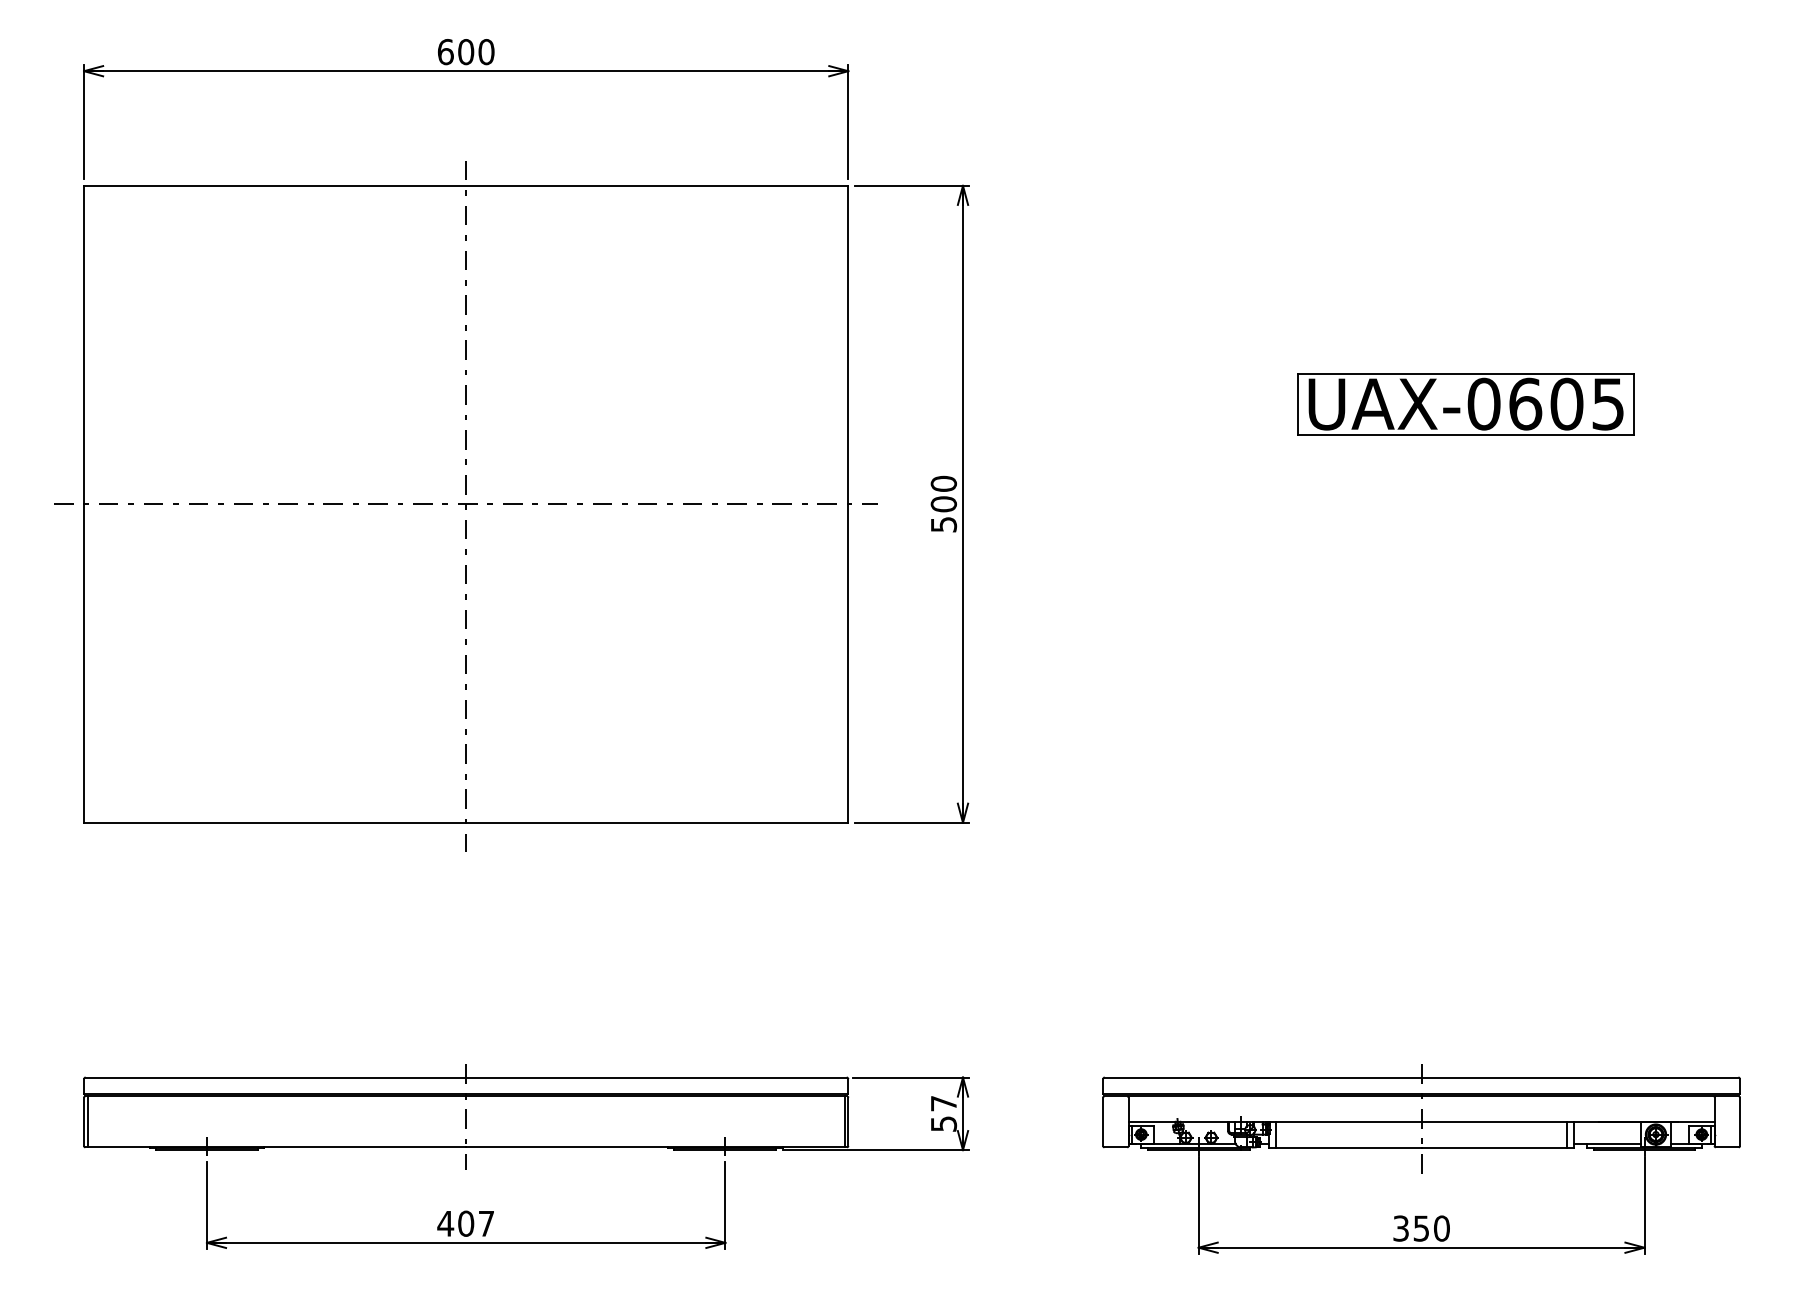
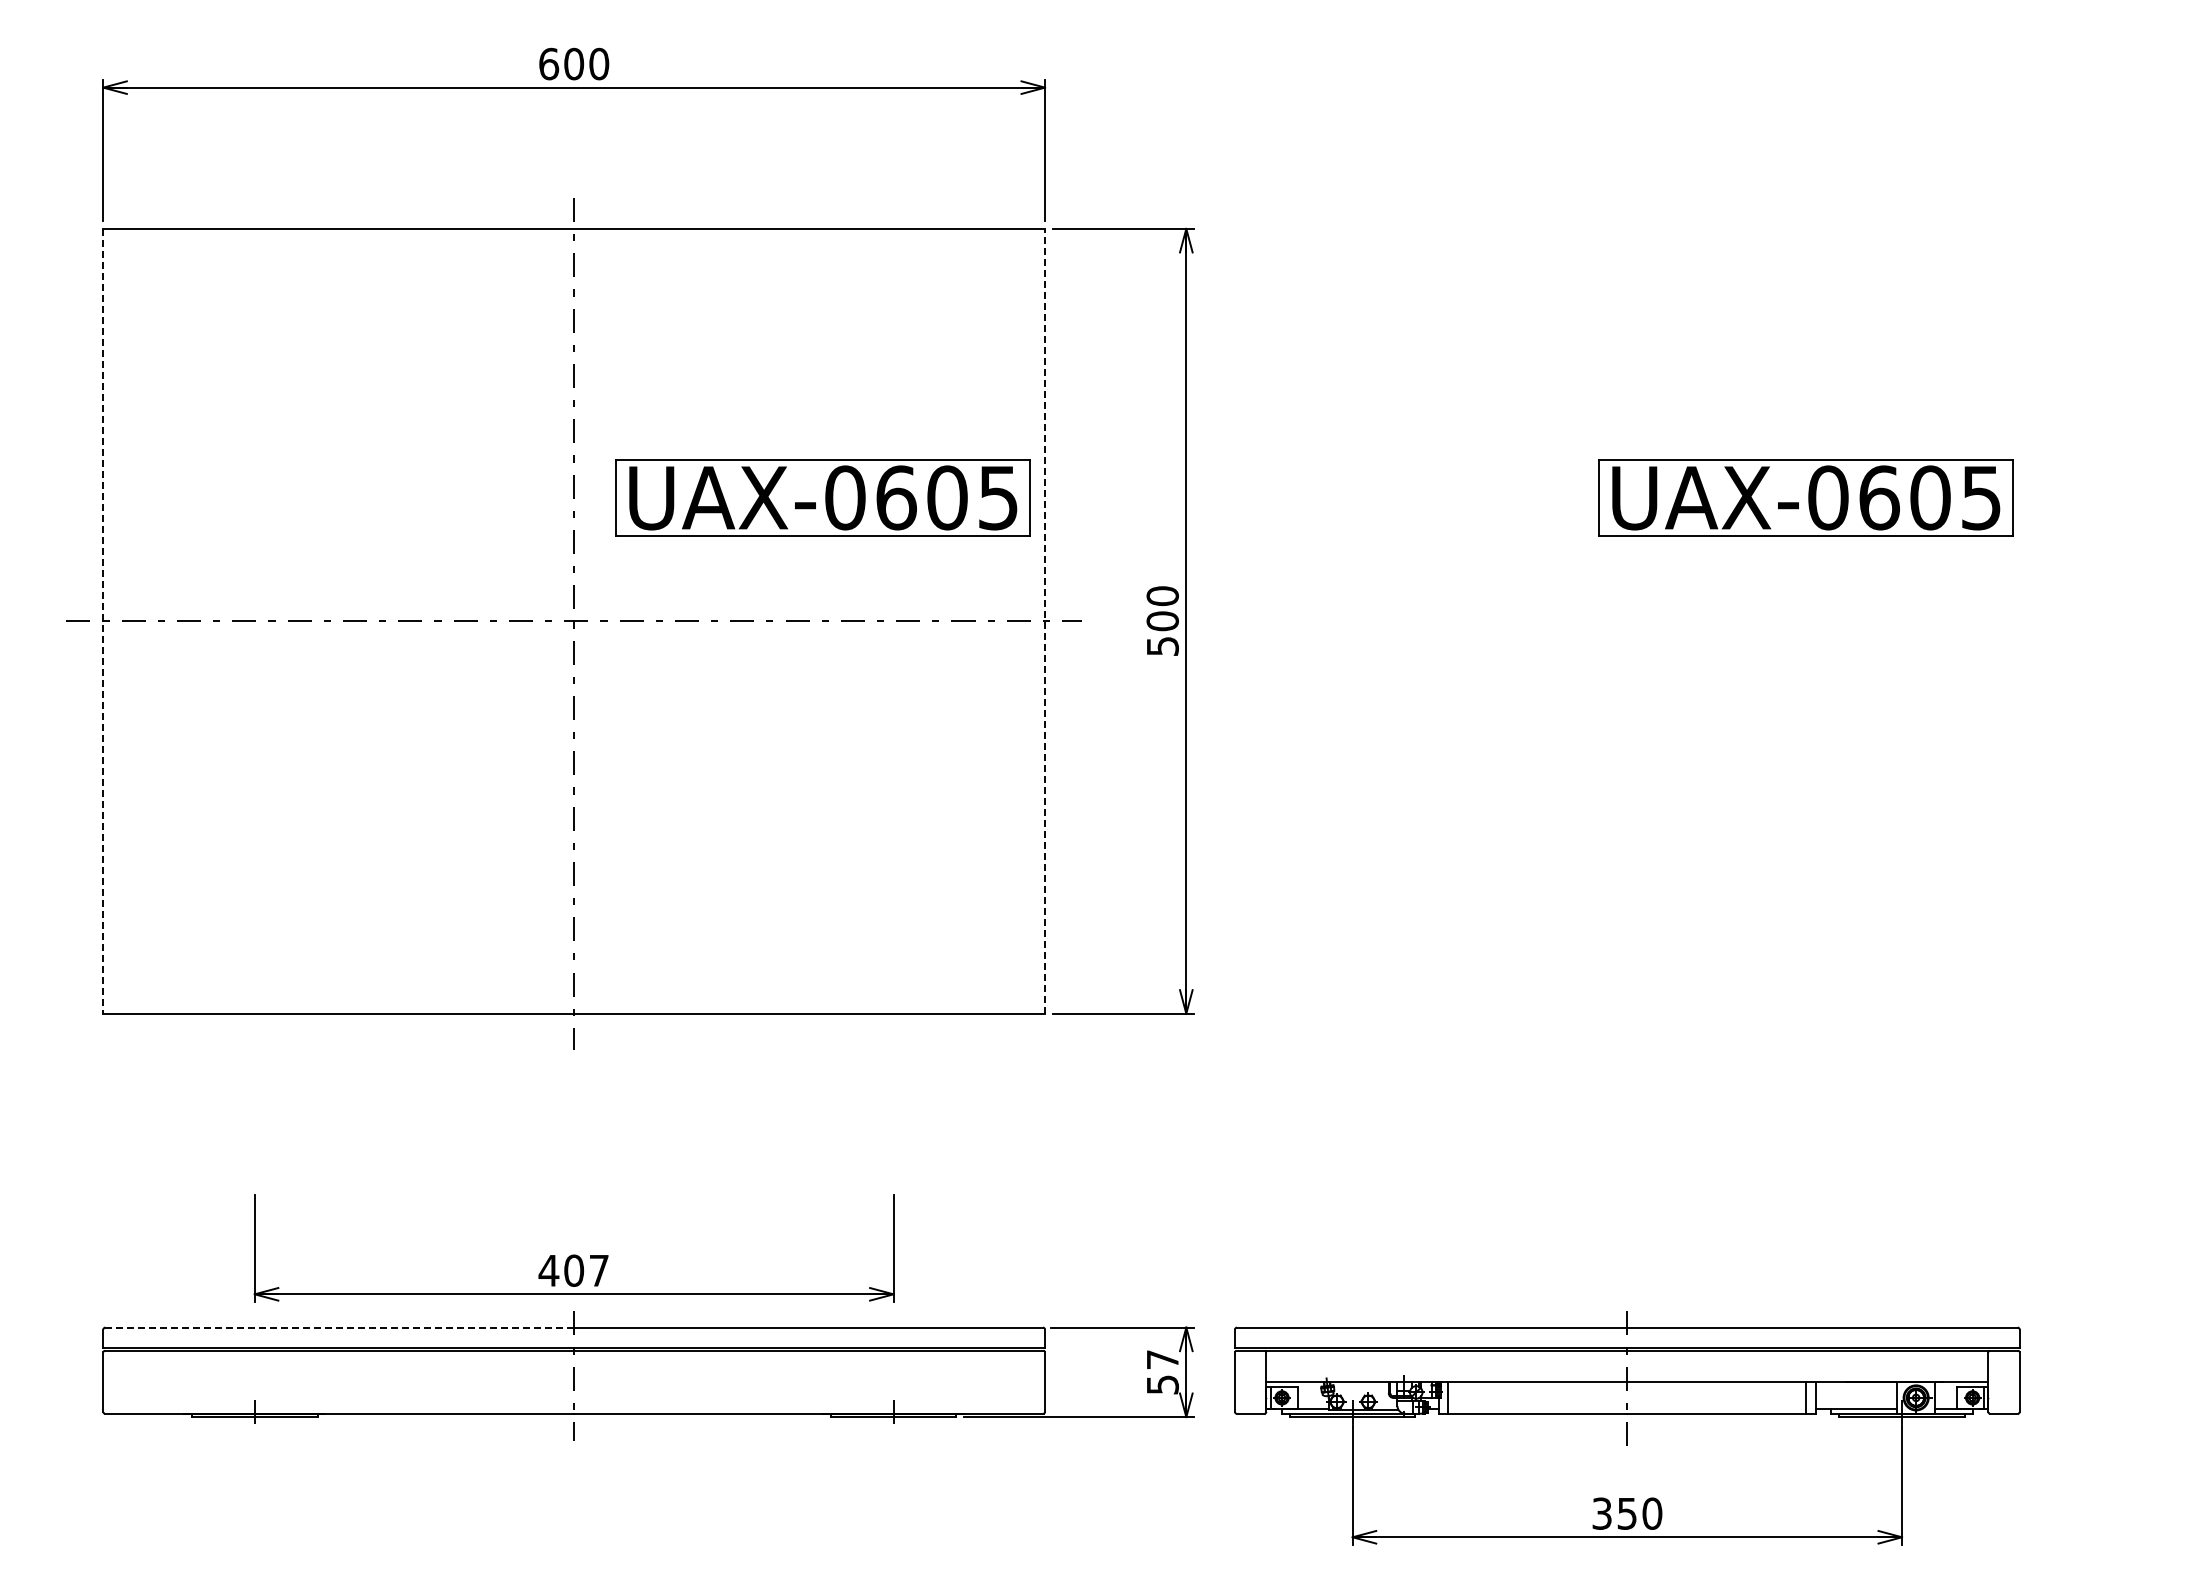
part: (667, 403) -> (822, 497), added
line: (848, 503) -> (1045, 620), solid -> dashed
line: (84, 504) -> (103, 621), solid -> dashed
line: (276, 1077) -> (340, 1327), solid -> dashed
line: (88, 1121) -> (108, 1381), removed
line: (844, 1121) -> (1040, 1381), removed
part: (1421, 1159) -> (1627, 1428), moved
part: (465, 1205) -> (573, 1248), moved

